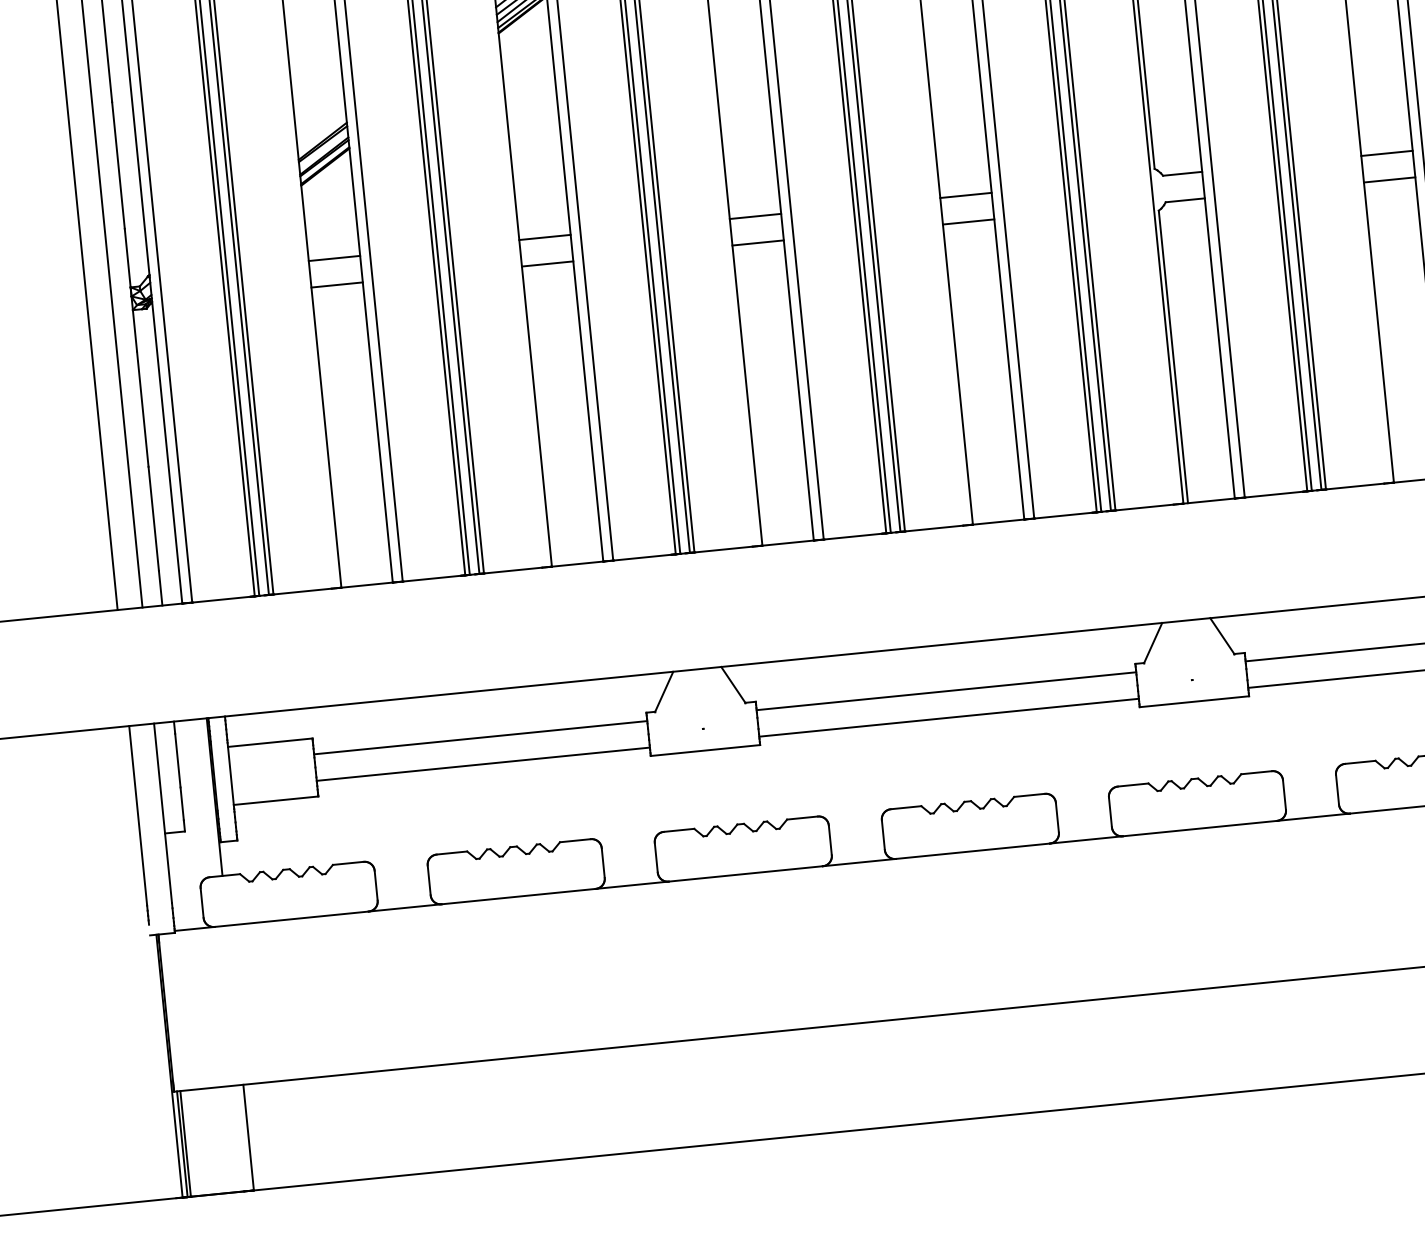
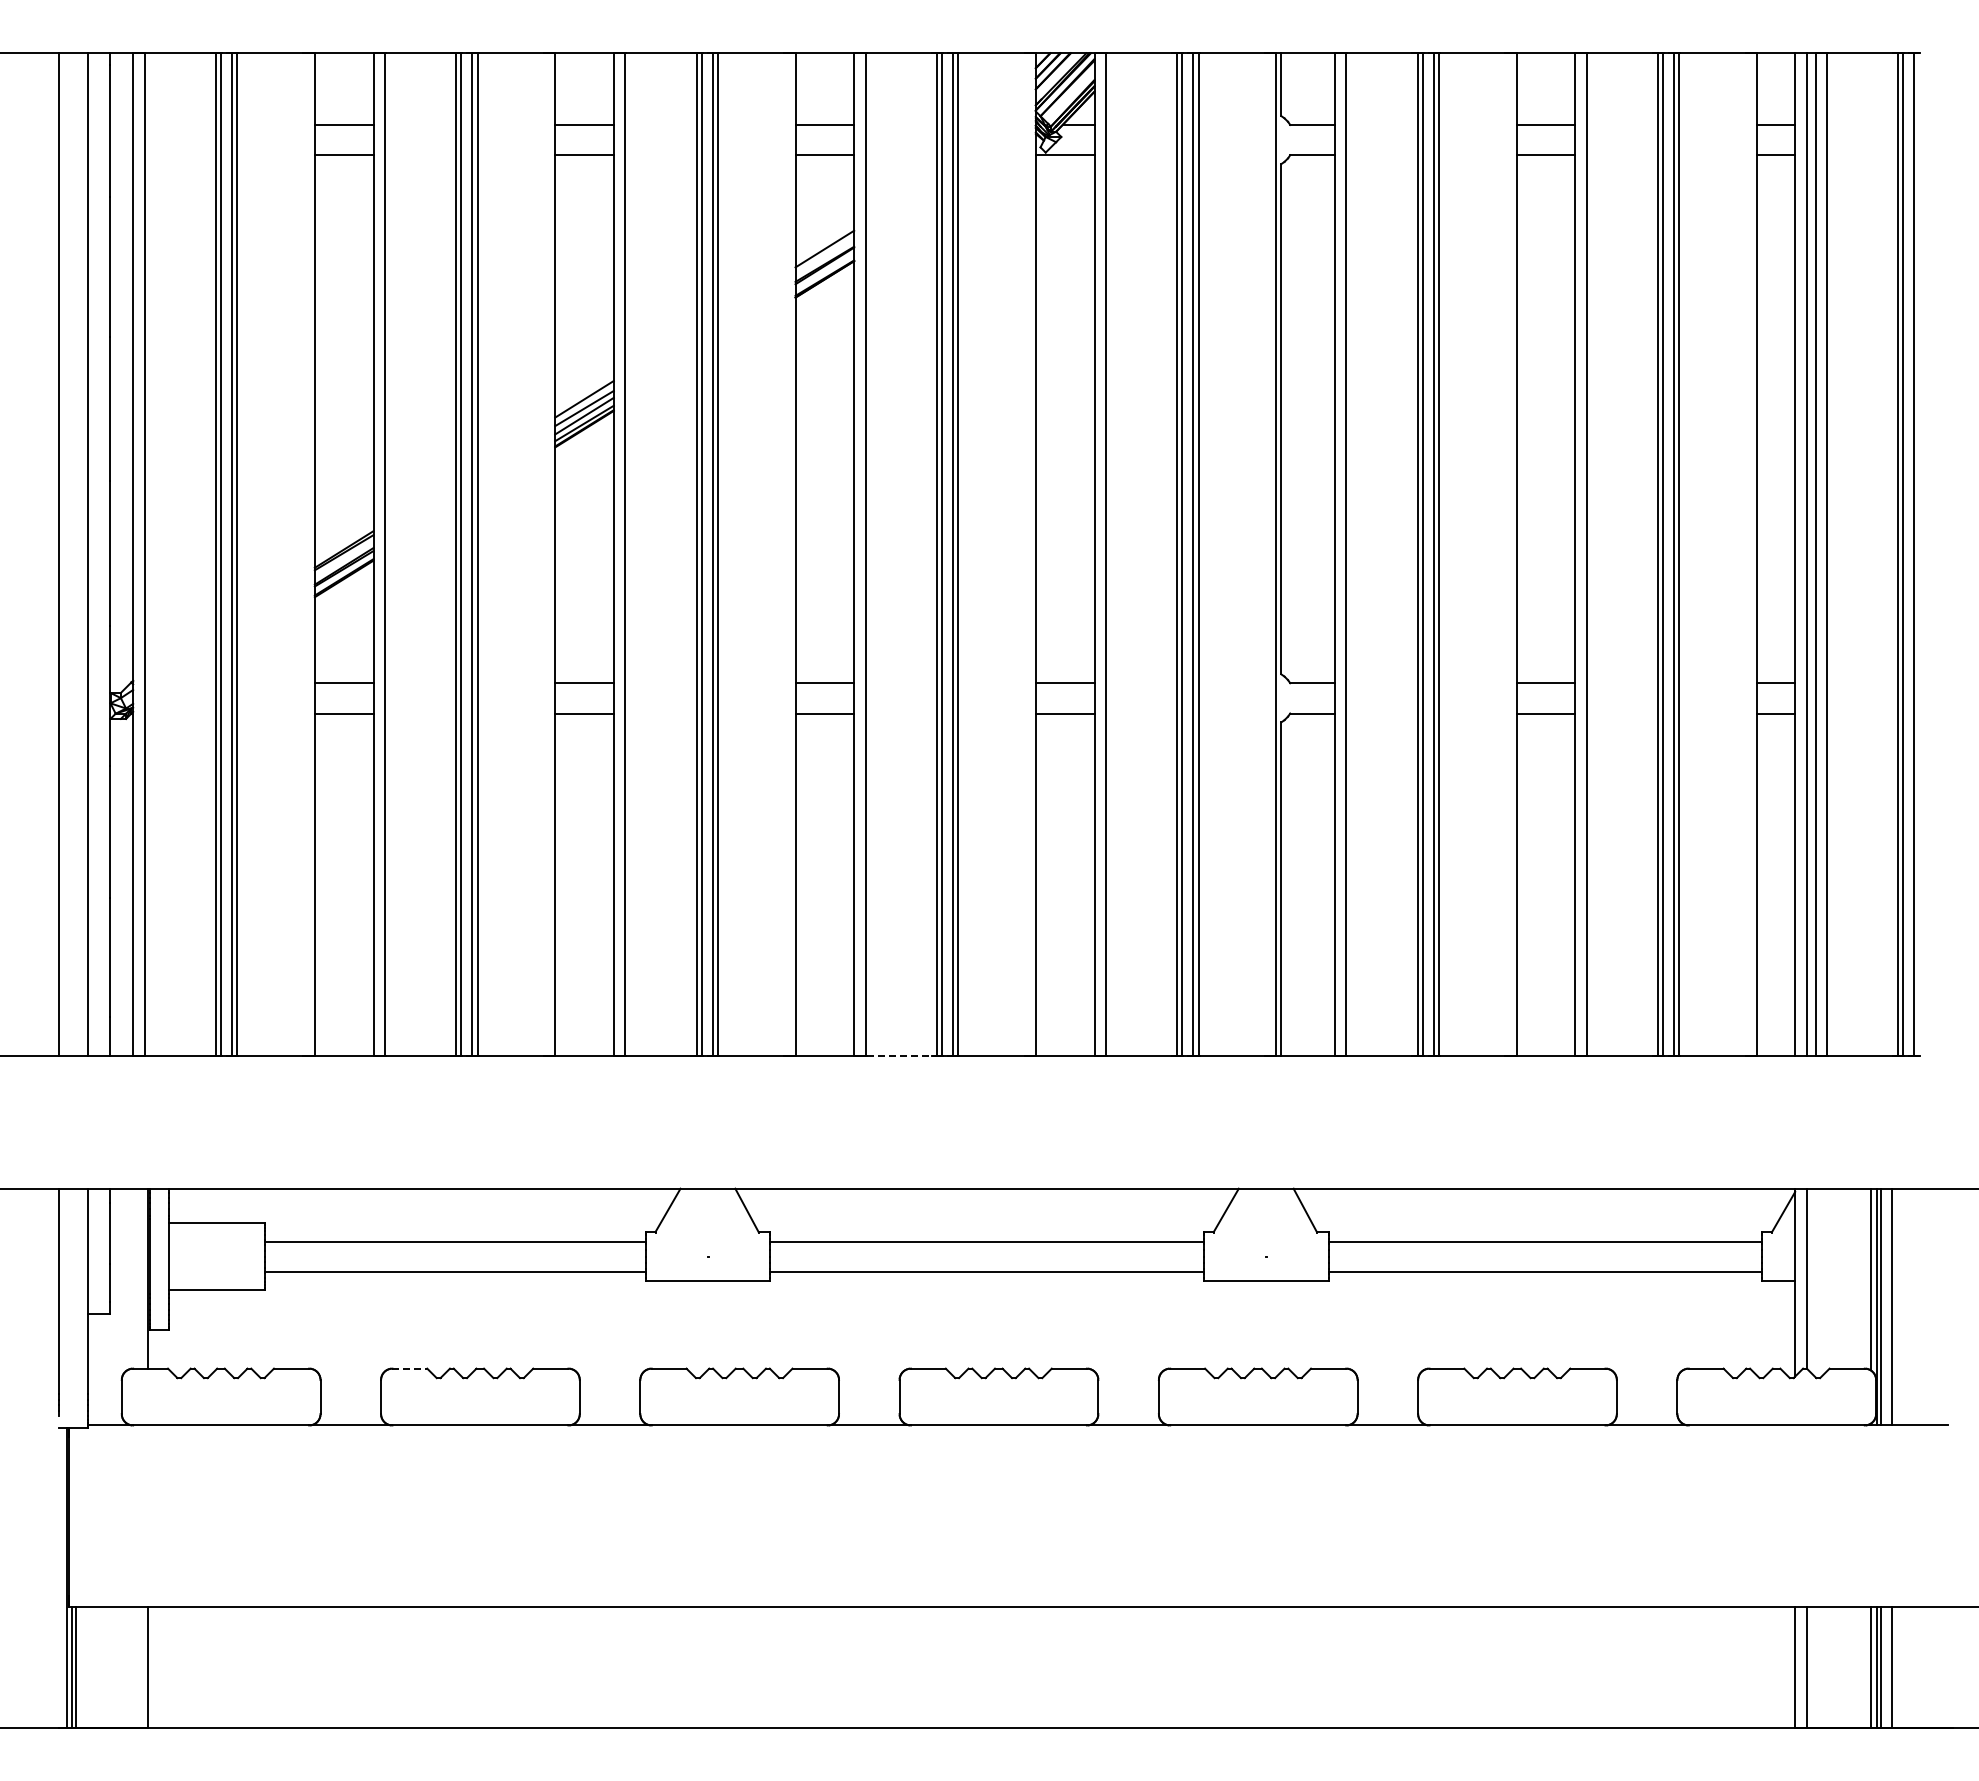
line: (853, 536) -> (899, 1056), solid -> dashed
line: (452, 852) -> (410, 1368), solid -> dashed

